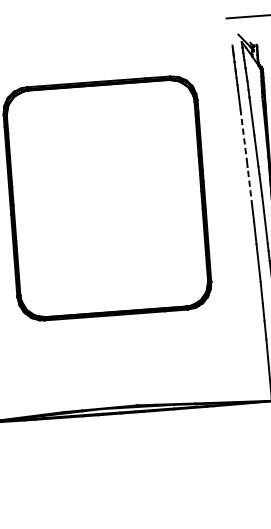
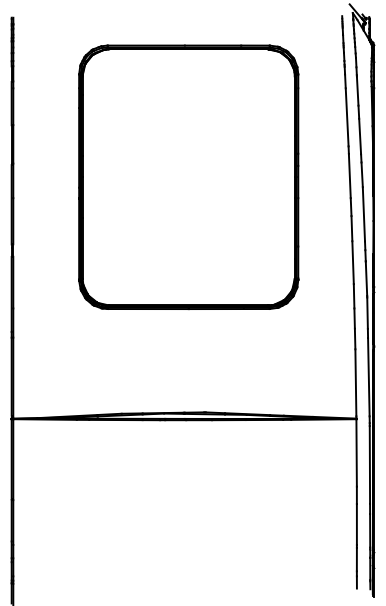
line: (243, 134) -> (347, 117), dashed -> solid
line: (249, 186) -> (349, 175), dashed -> solid

